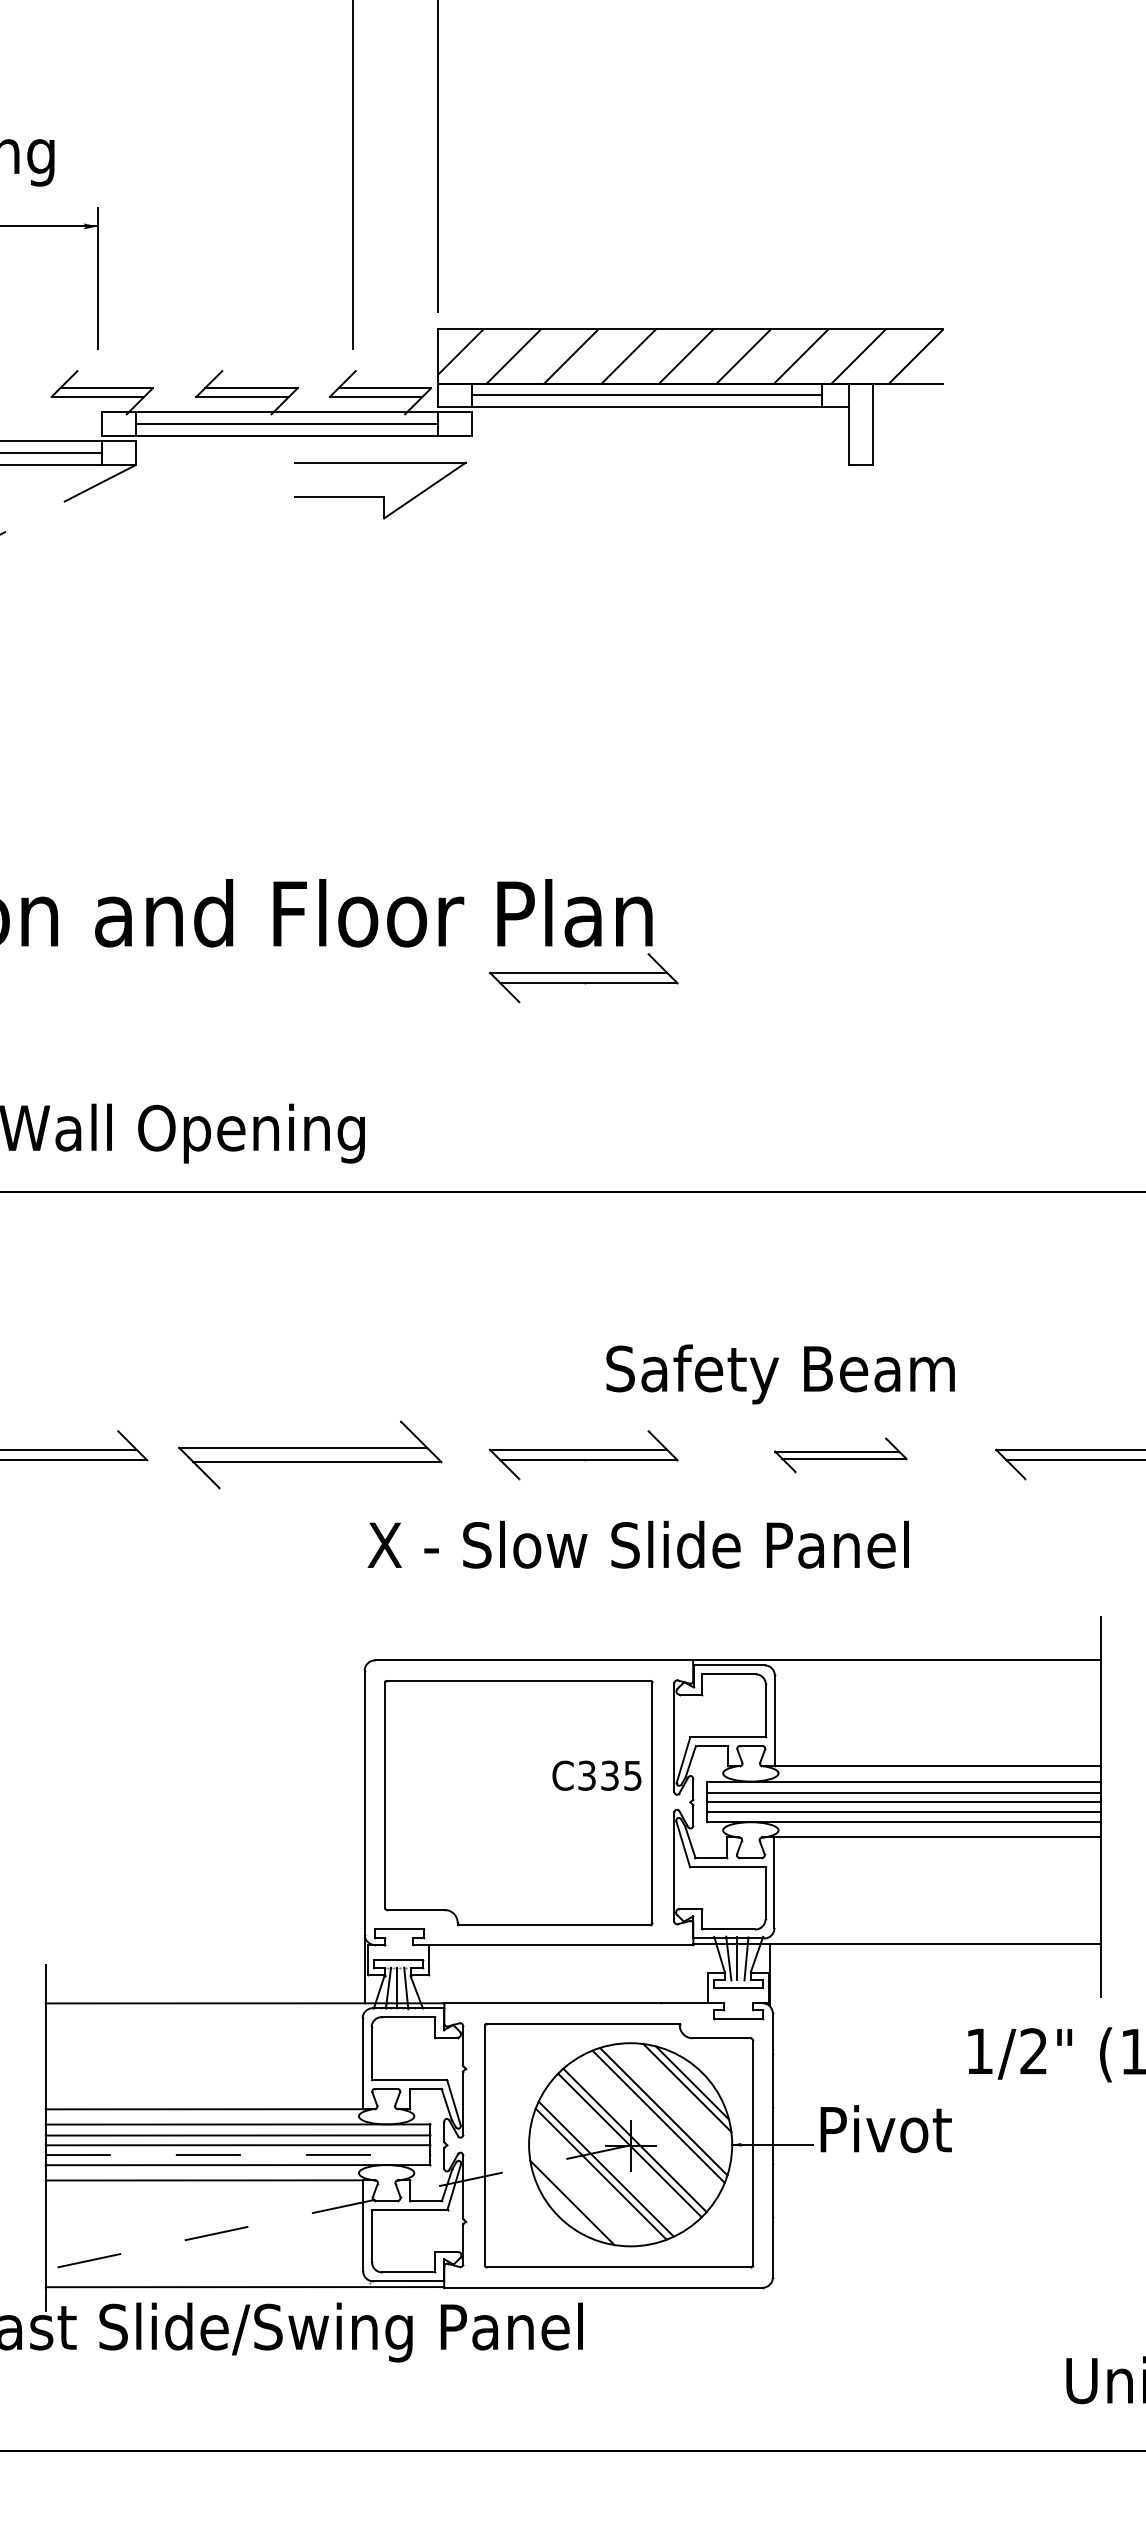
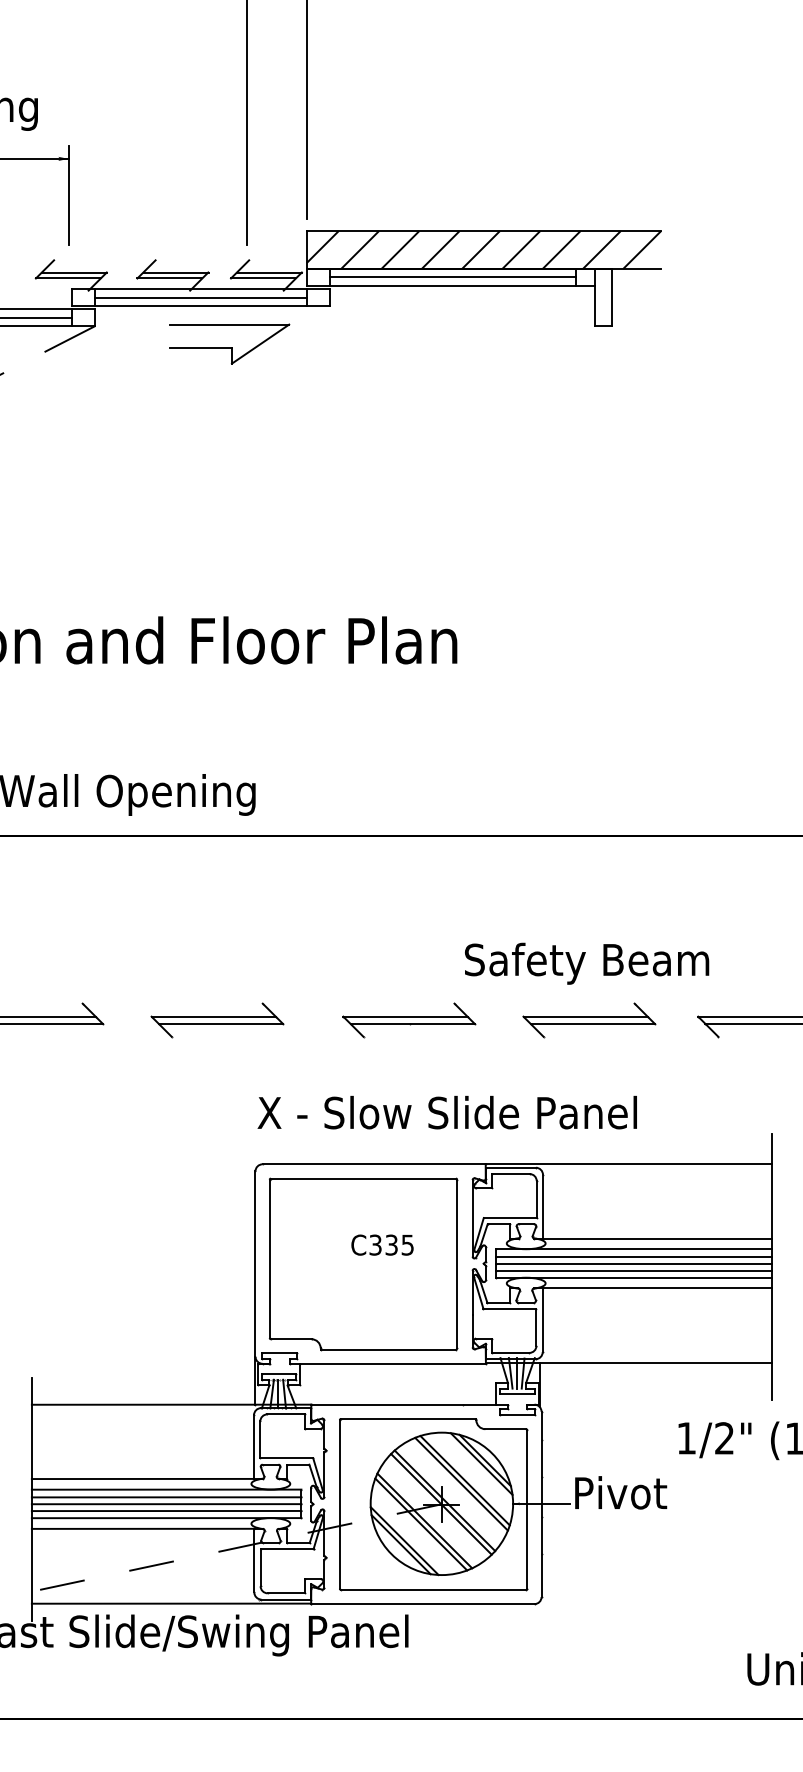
part: (380, 490) -> (229, 344), moved
part: (583, 978) -> (408, 686), removed
text: (780, 1374) -> (586, 963), moved
part: (310, 1455) -> (217, 1020), size x0.71
part: (840, 1455) -> (589, 1020), size x1.43
text: (637, 1544) -> (446, 1112), moved
text: (596, 1775) -> (382, 1244), moved
line: (238, 2154) -> (166, 1510), dashed -> solid
line: (577, 2197) -> (404, 1540), added

